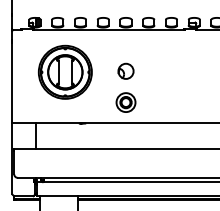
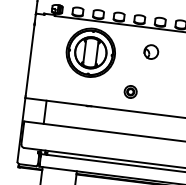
part: (125, 70) -> (150, 51), moved
part: (64, 71) -> (90, 51), moved
part: (125, 102) -> (130, 91), size x0.7

